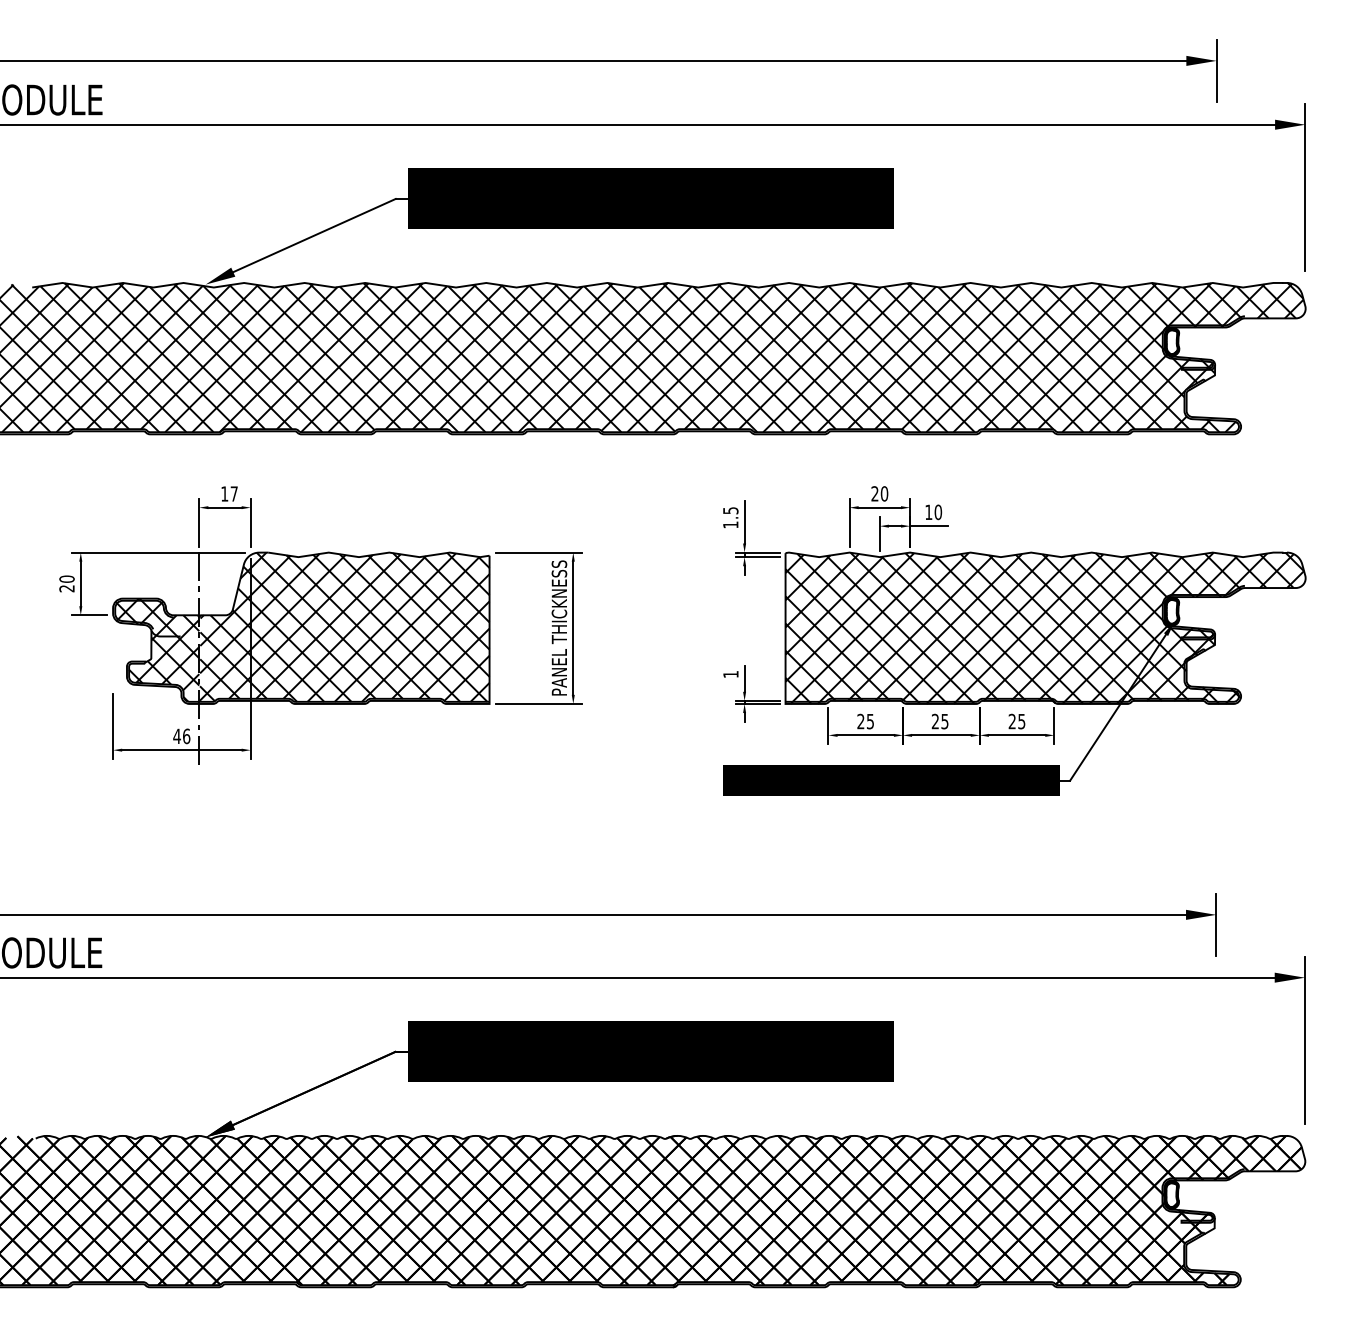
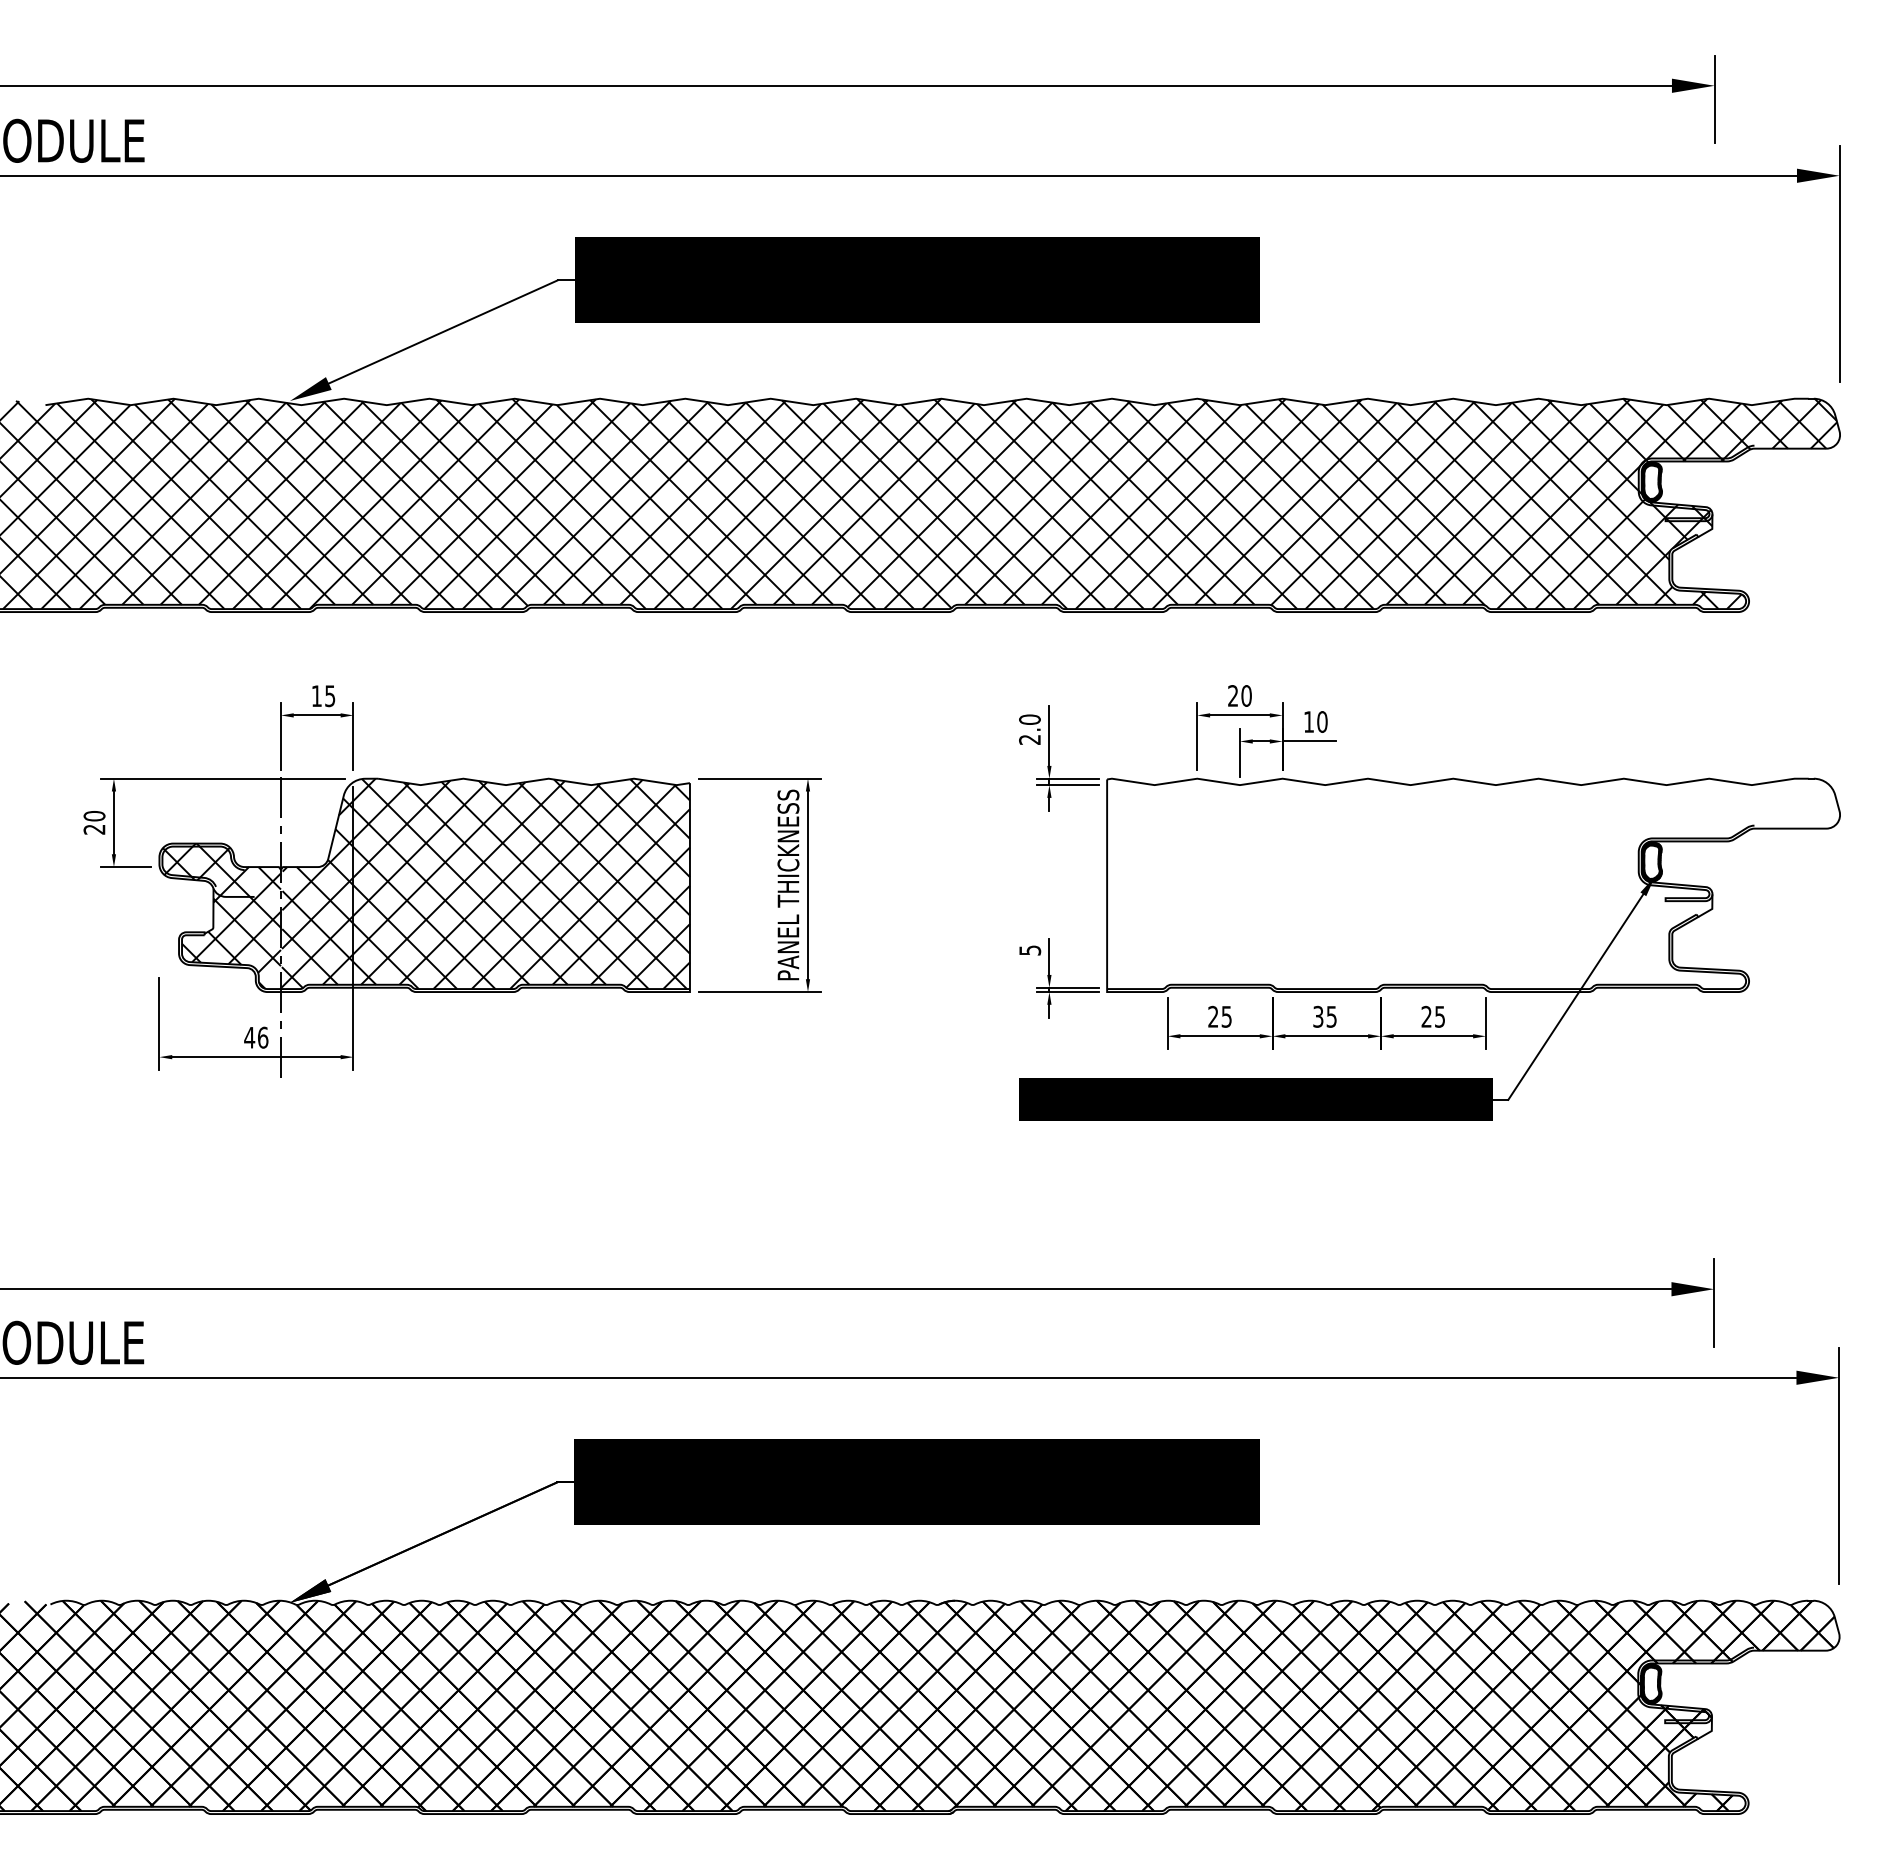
text: (234, 494) -> (330, 696), 17 -> 15
text: (730, 517) -> (1029, 729), 1.5 -> 2.0
hatch: (1044, 628) -> (1472, 885), removed
text: (731, 674) -> (1030, 950), 1 -> 5
text: (935, 721) -> (1318, 1016), 25 -> 35

